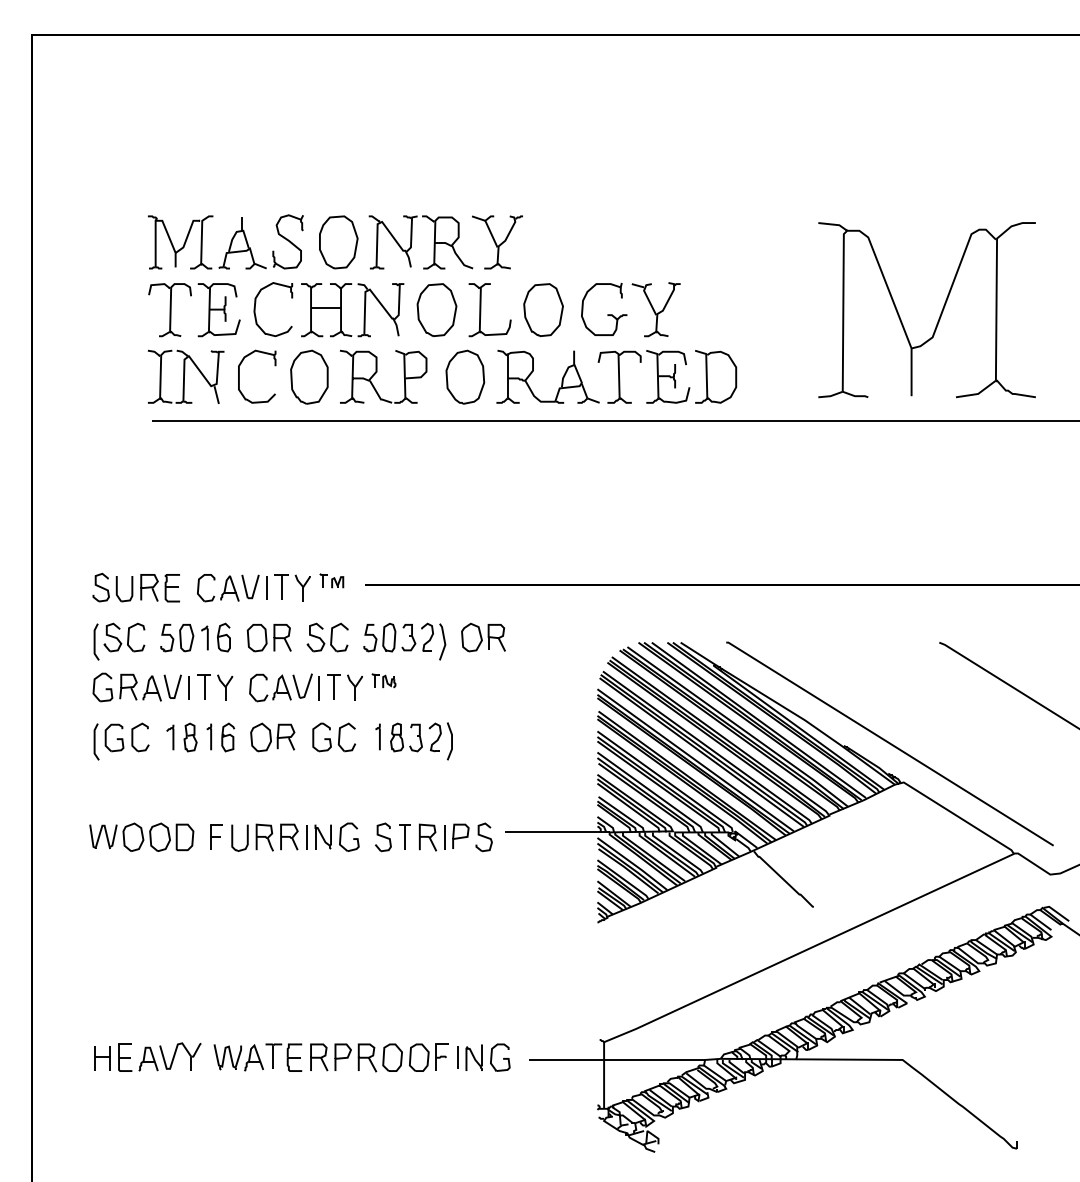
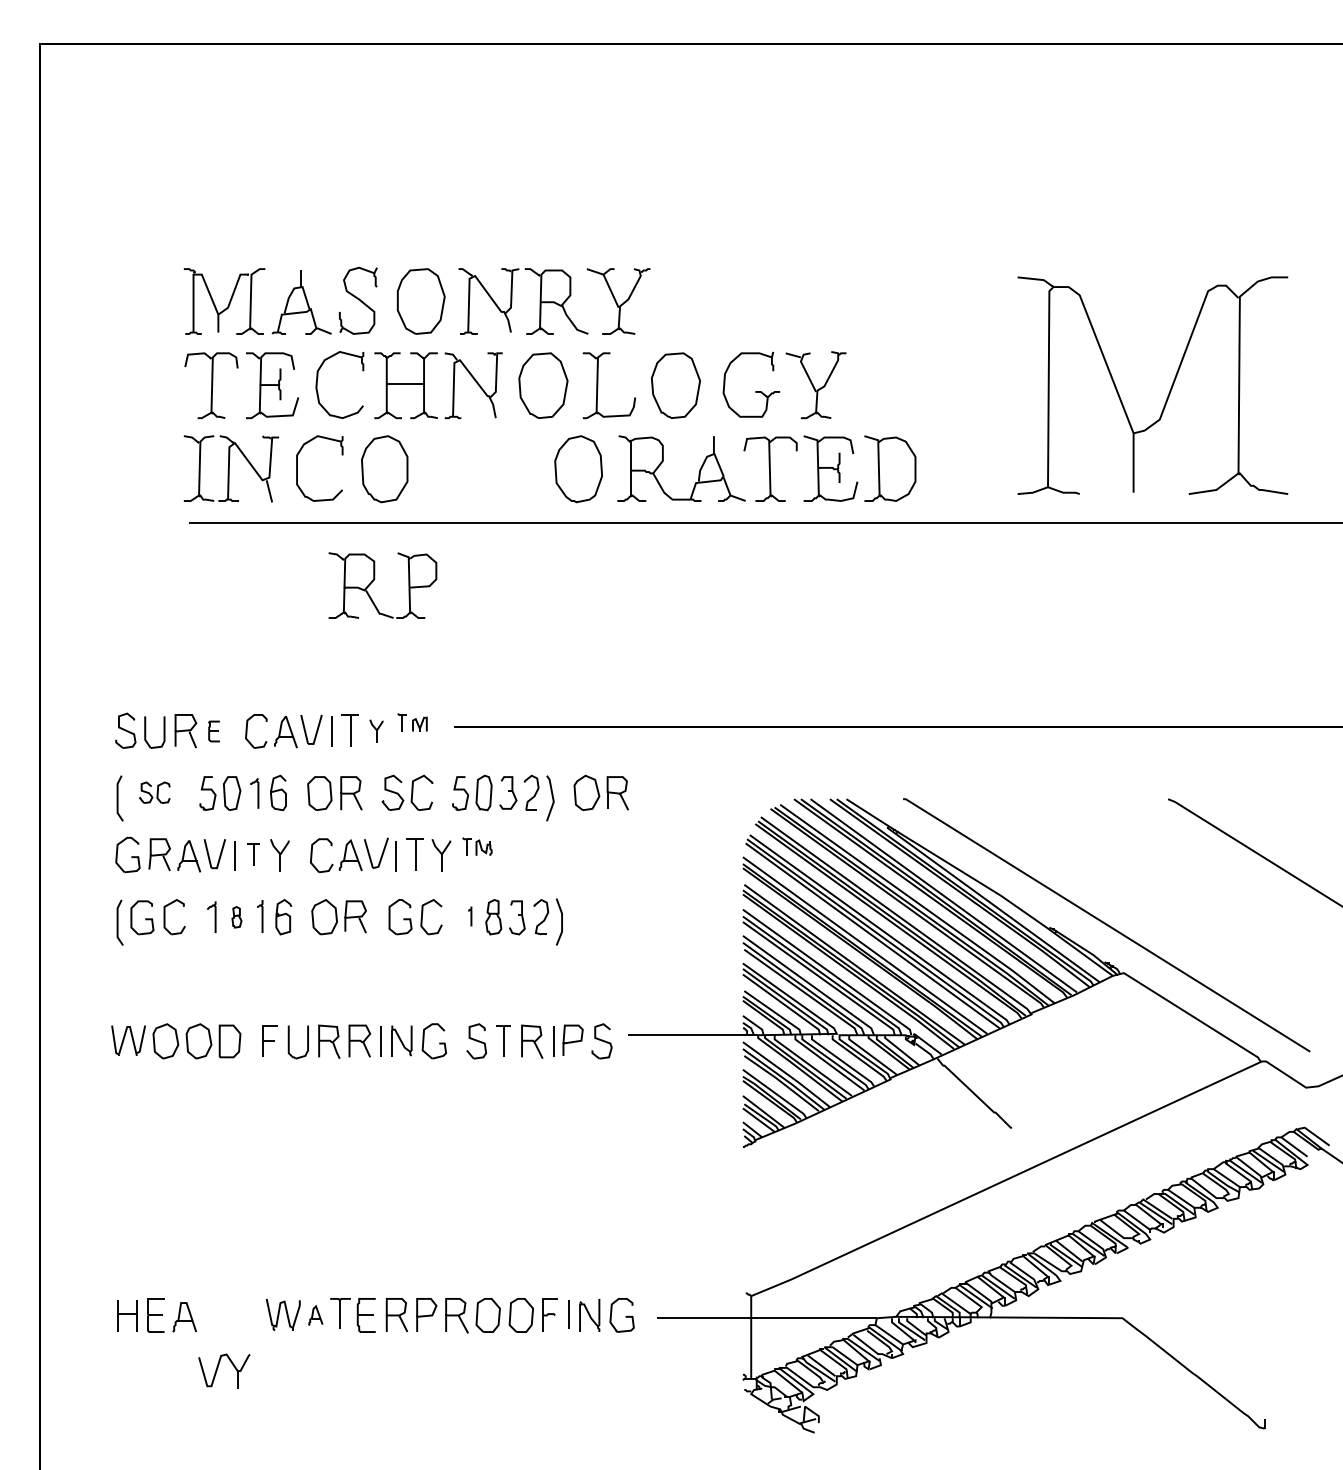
part: (377, 371) -> (375, 579), moved
part: (302, 587) -> (376, 730), size x0.7
part: (171, 588) -> (213, 731), size x0.6
part: (124, 637) -> (154, 792), size x0.6
part: (203, 687) -> (253, 854), size x0.7
part: (377, 736) -> (469, 916), size x0.6
part: (190, 737) -> (236, 917), size x0.6
part: (175, 1054) -> (218, 1368), moved
part: (253, 1057) -> (315, 1315), size x0.6

